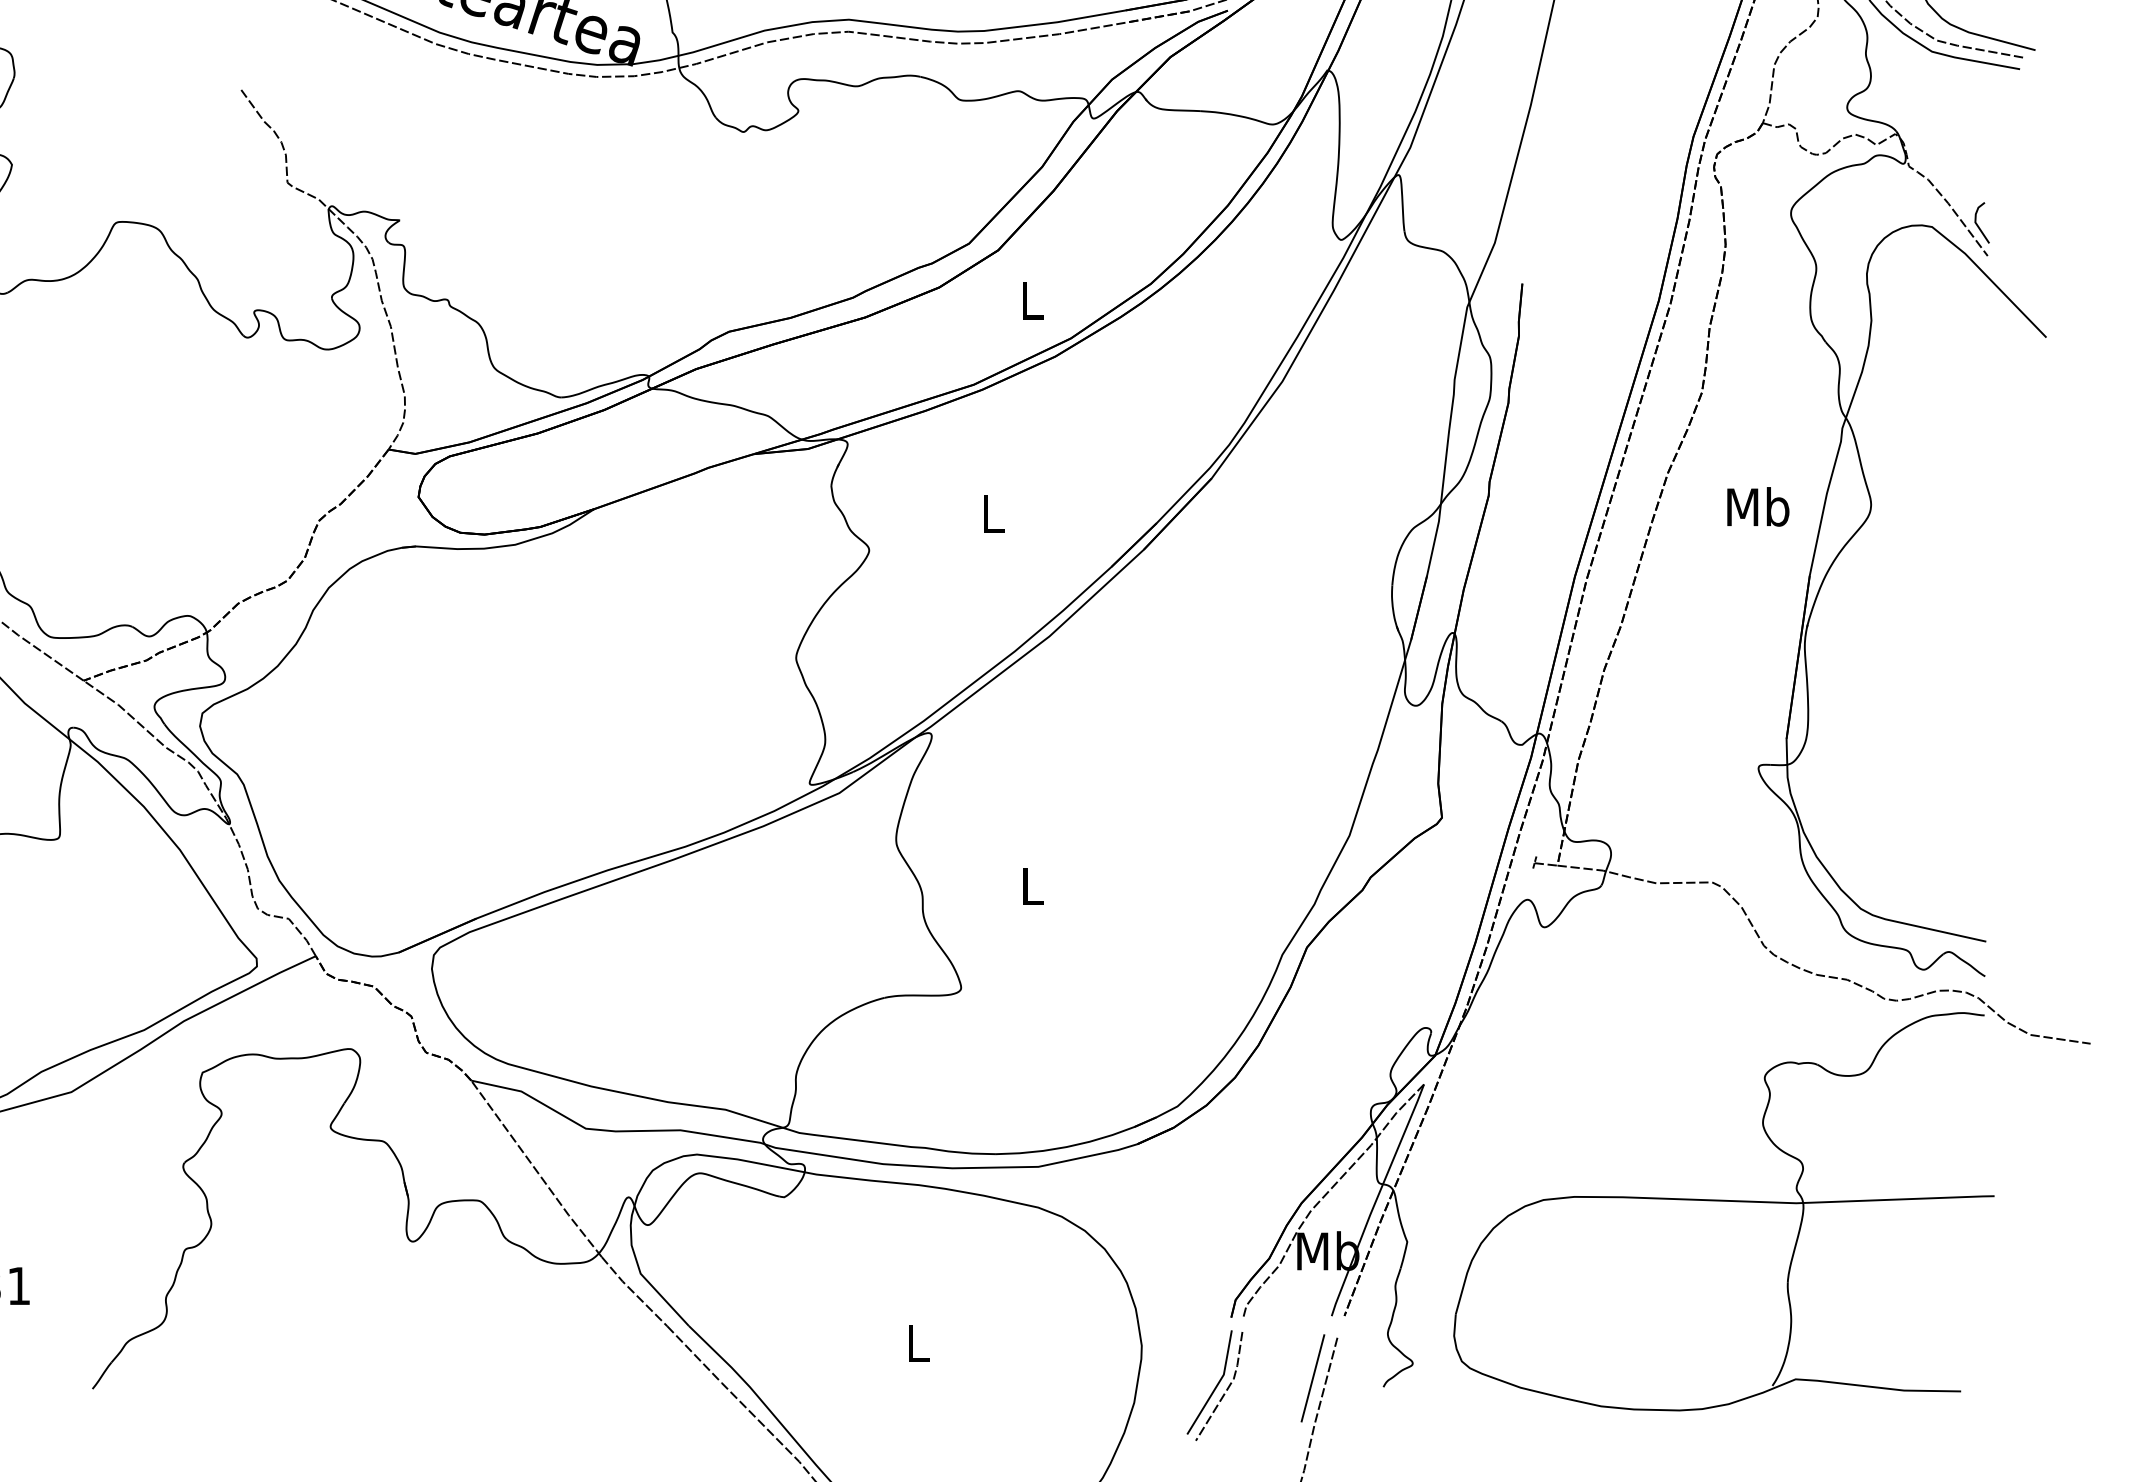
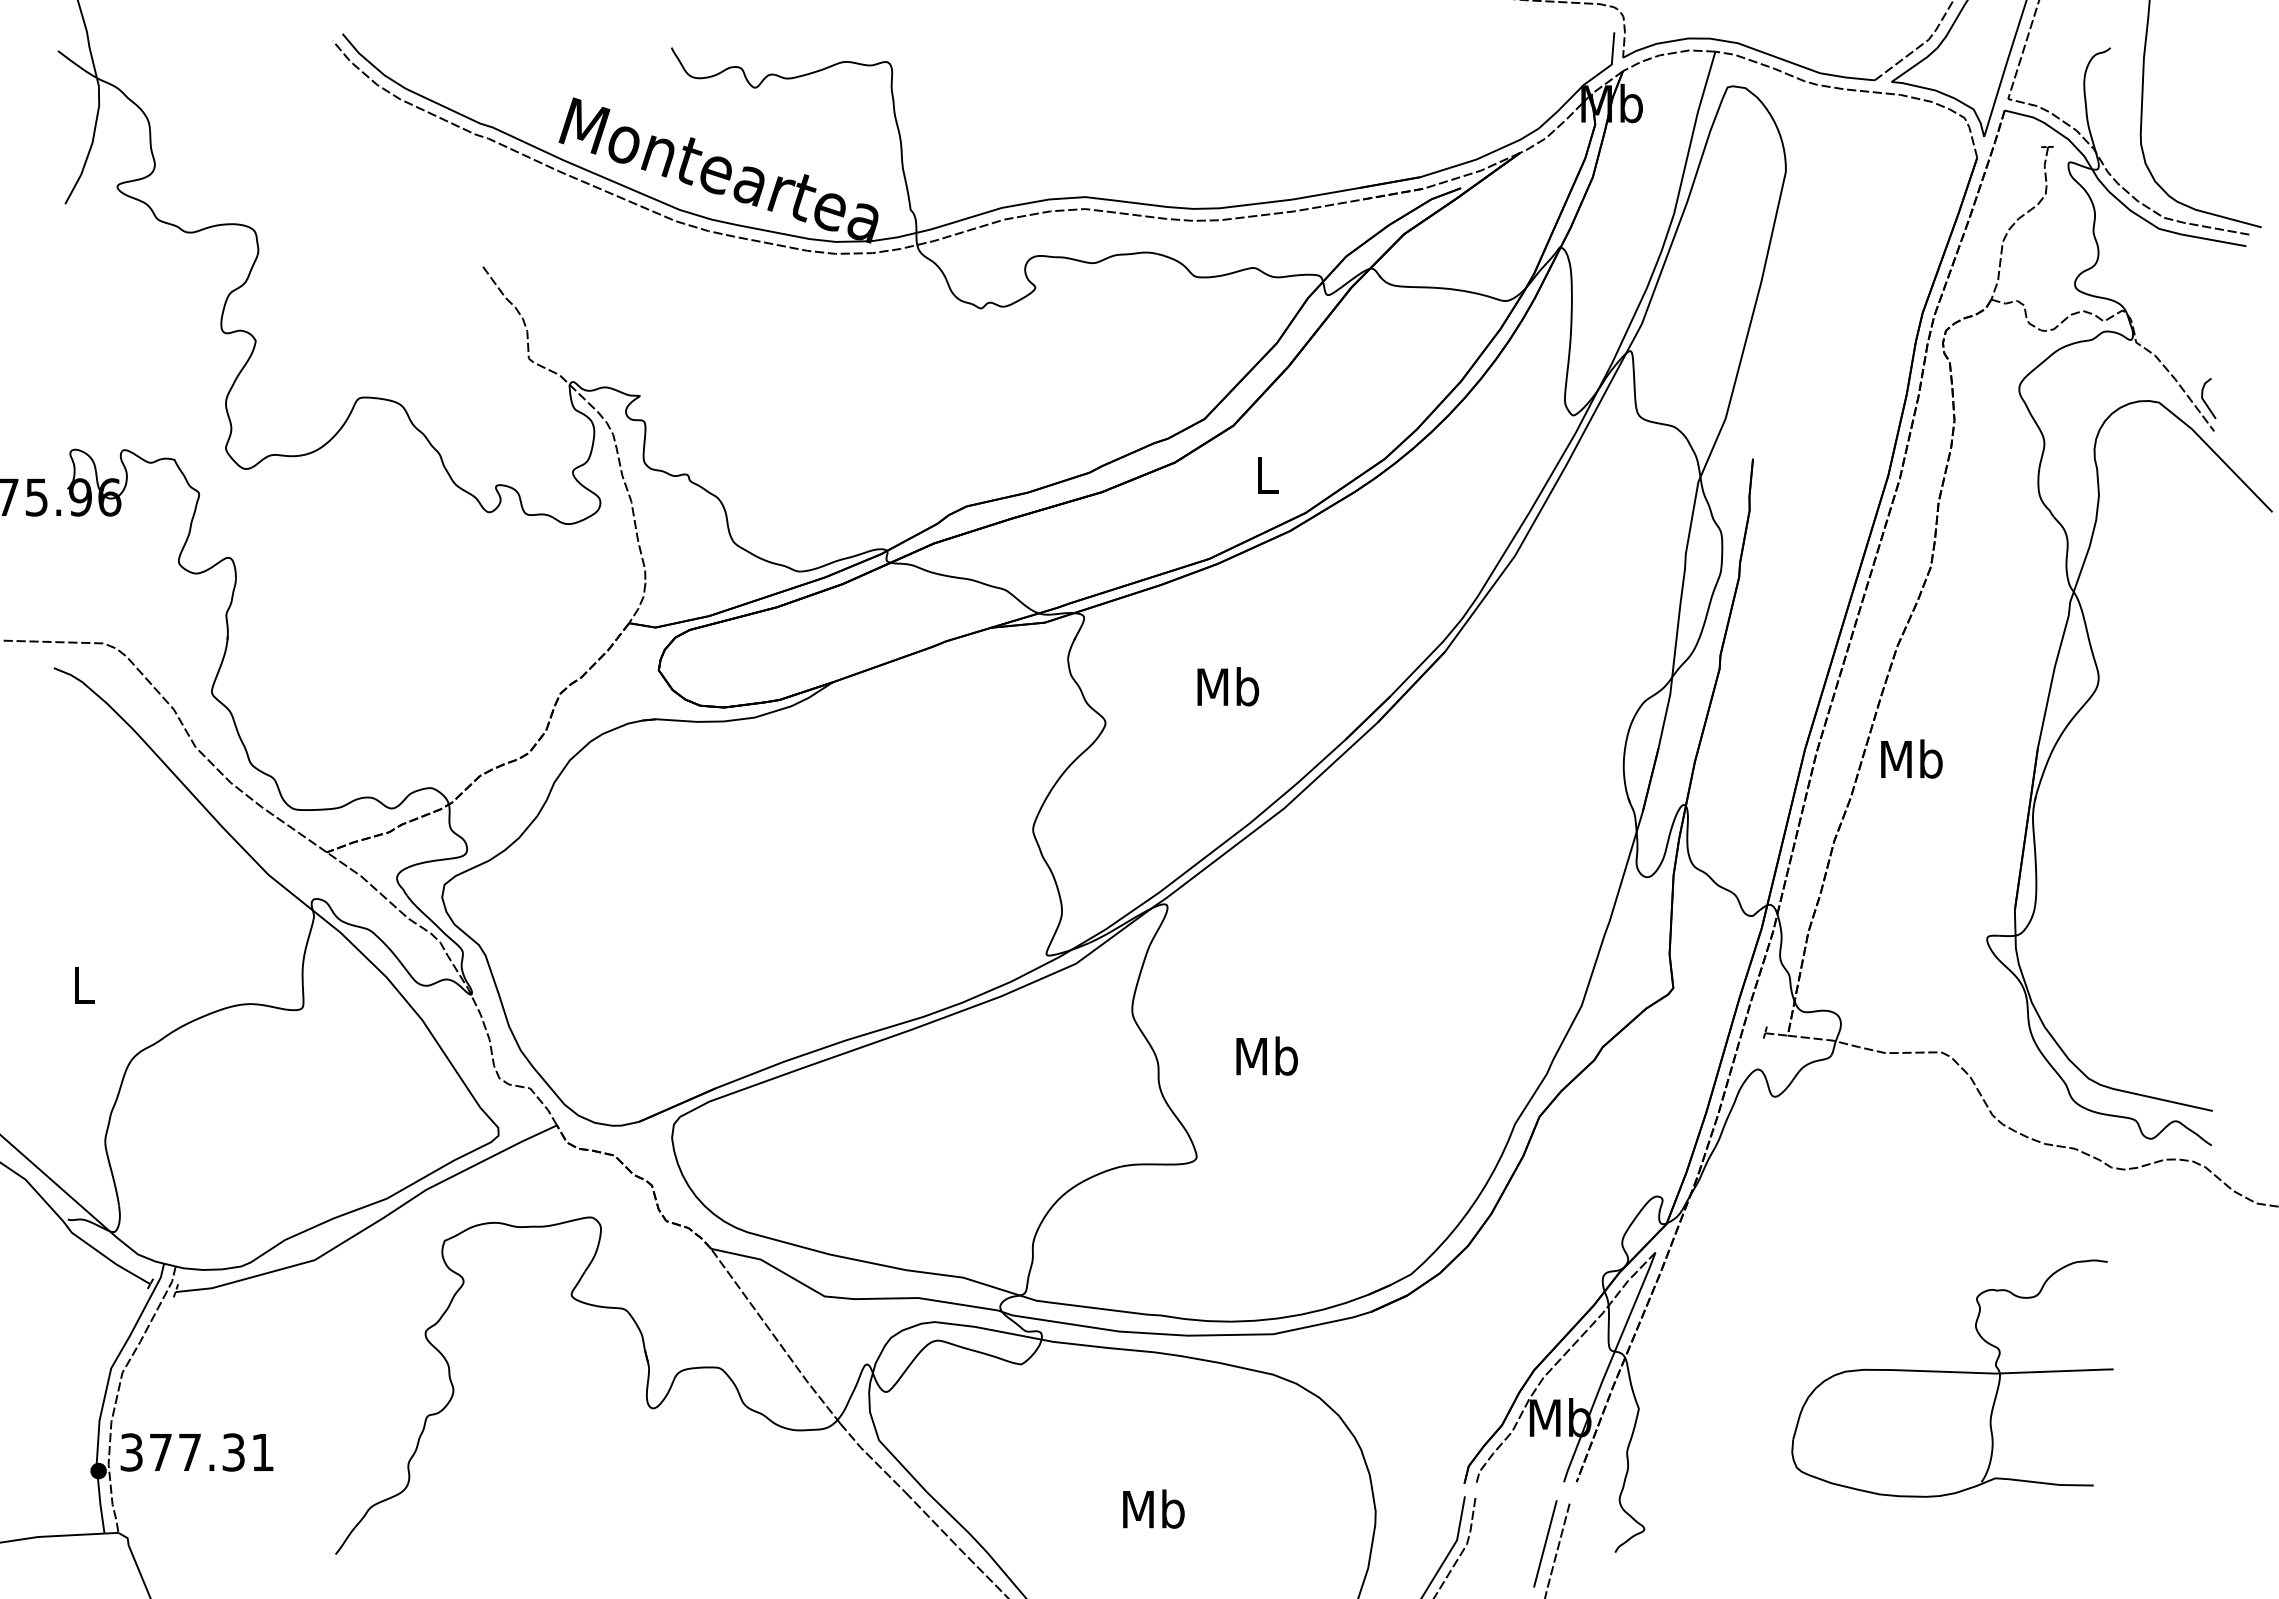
text: (1757, 506) -> (1911, 758), moved
text: (993, 513) -> (1228, 686), L -> Mb
text: (1031, 885) -> (1266, 1055), L -> Mb
part: (1723, 1211) -> (1952, 1378), size x0.6
text: (917, 1342) -> (1153, 1508), L -> Mb

